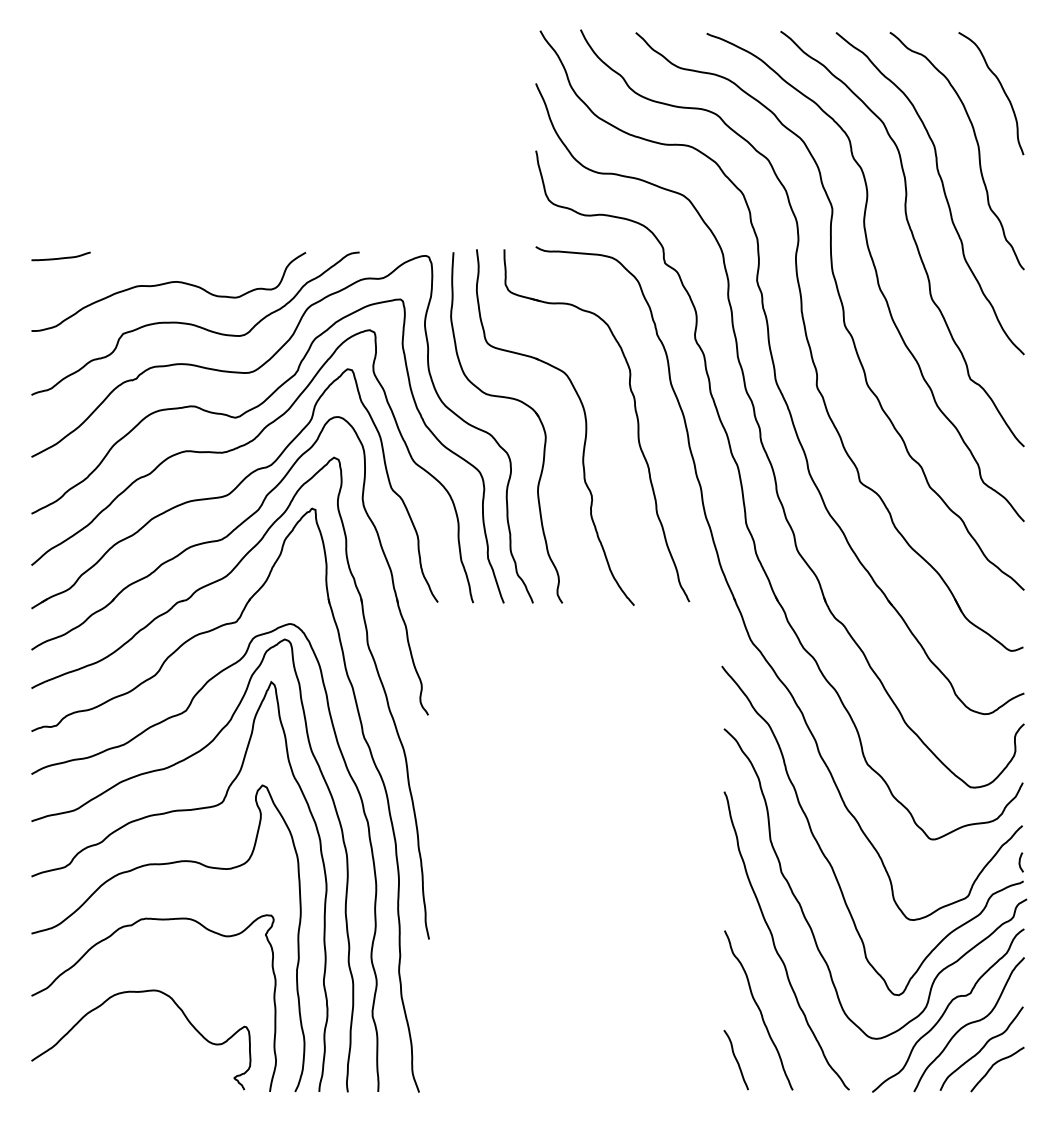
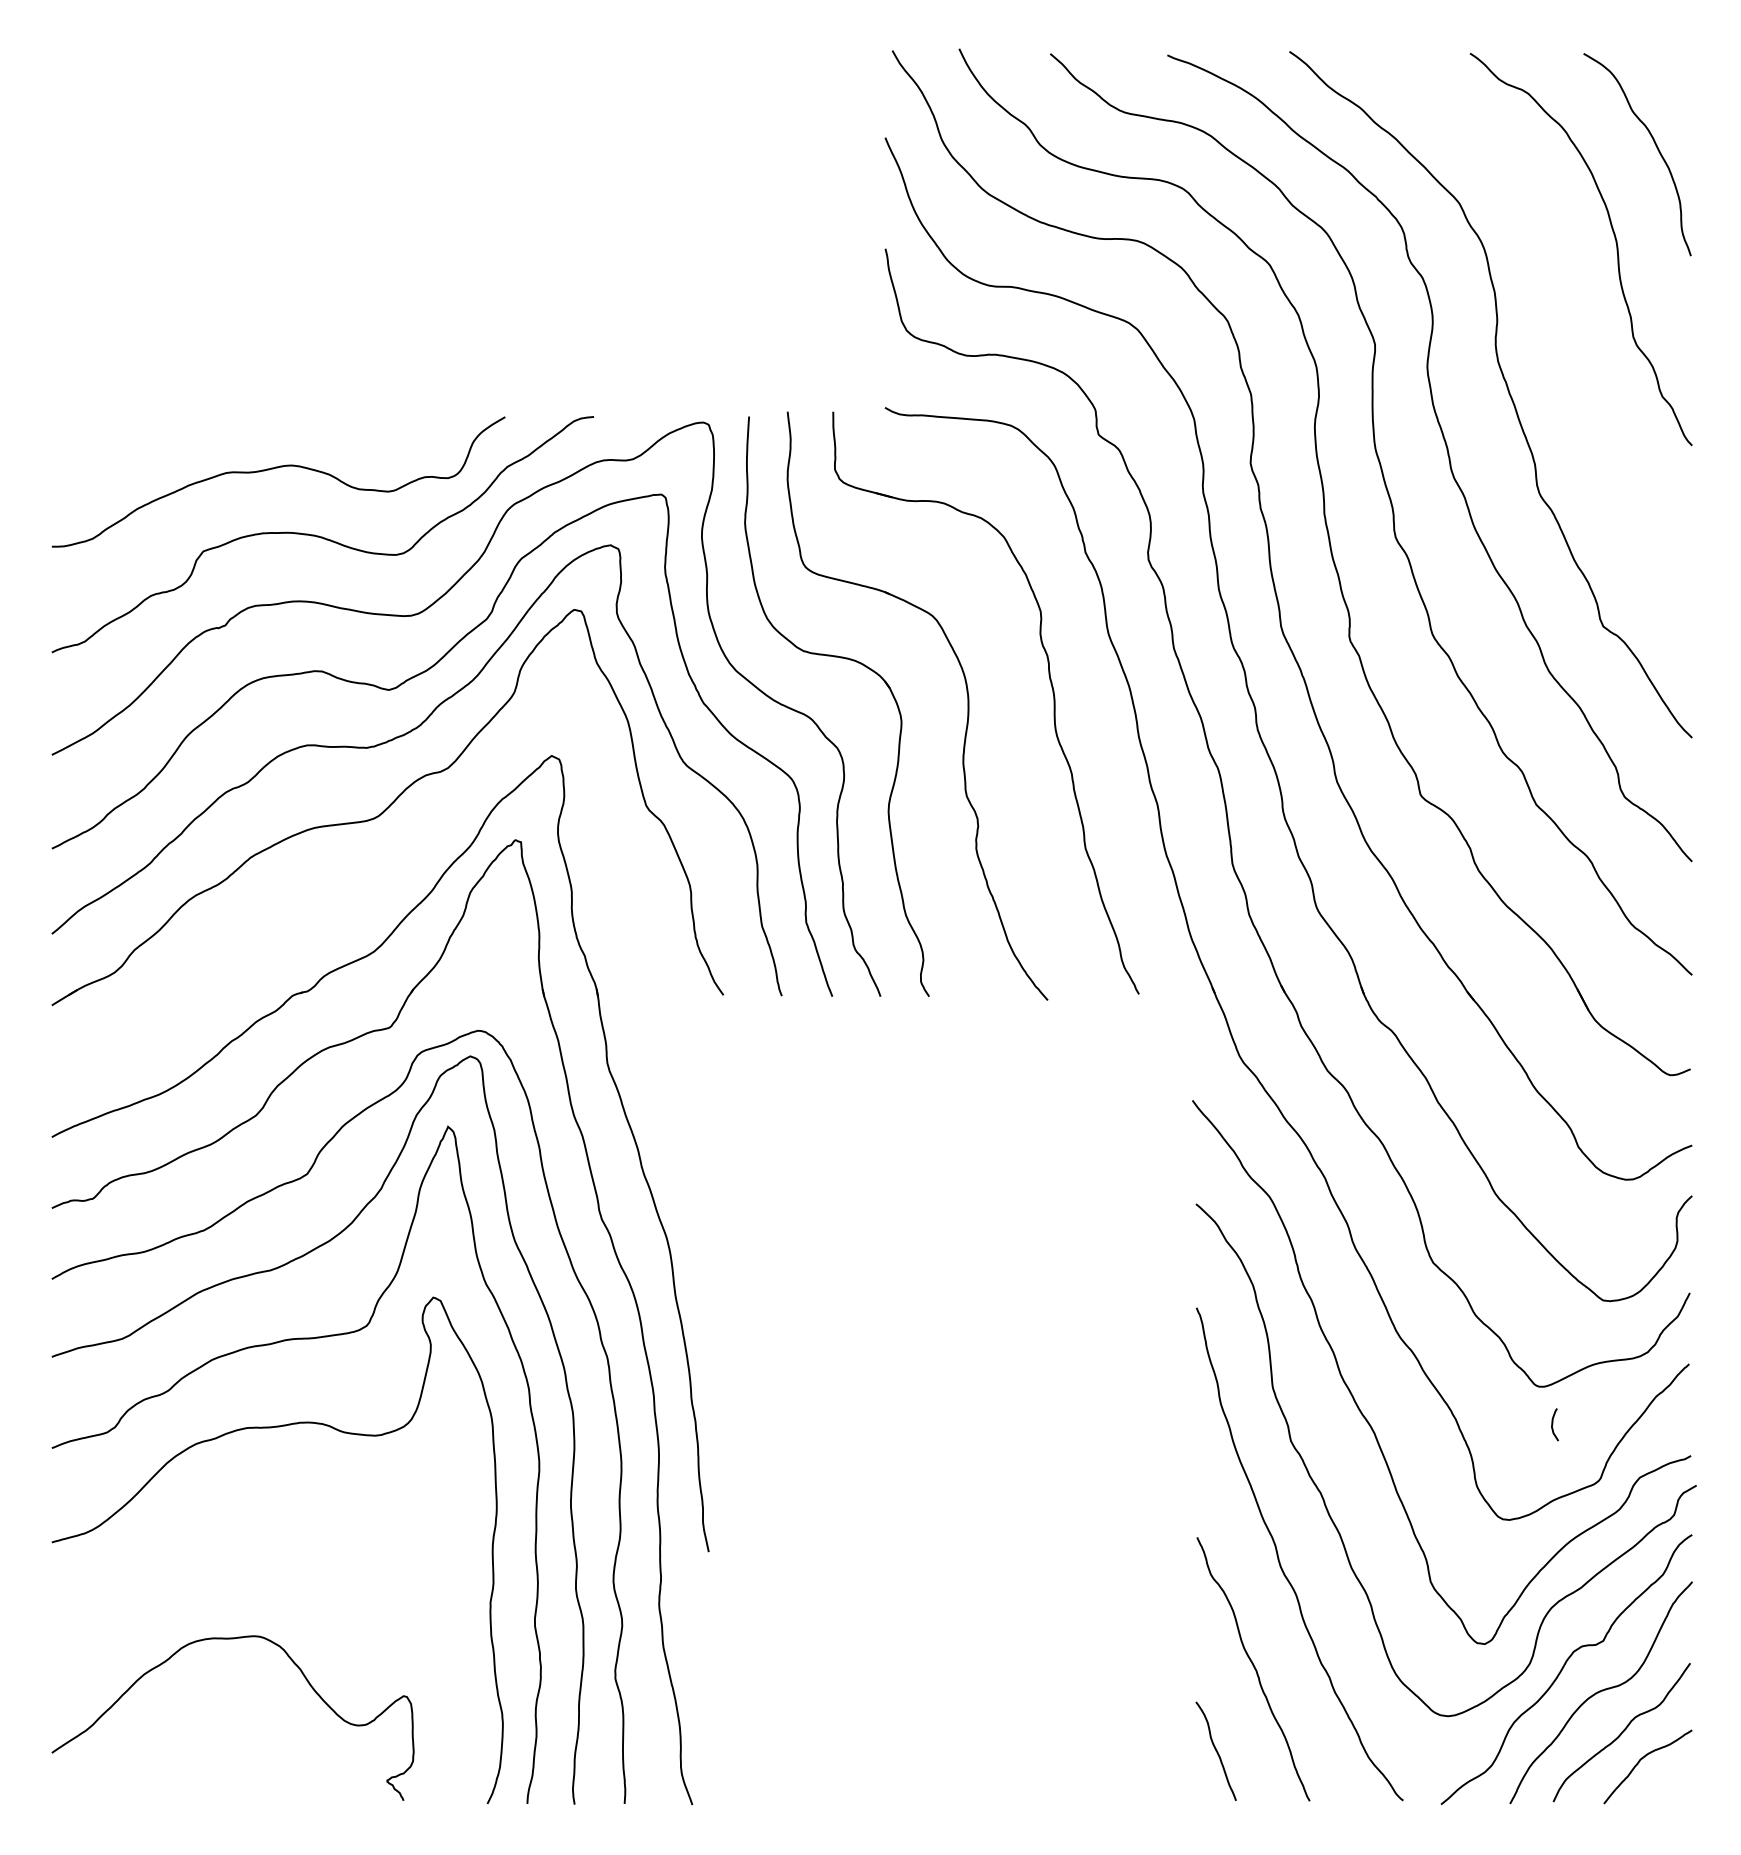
curve: (942, 188) -> (1556, 311), removed
curve: (60, 257) -> (99, 425), removed
part: (222, 540) -> (367, 892), removed
curve: (1020, 862) -> (1553, 1424), moved
curve: (110, 937) -> (182, 1548), removed

